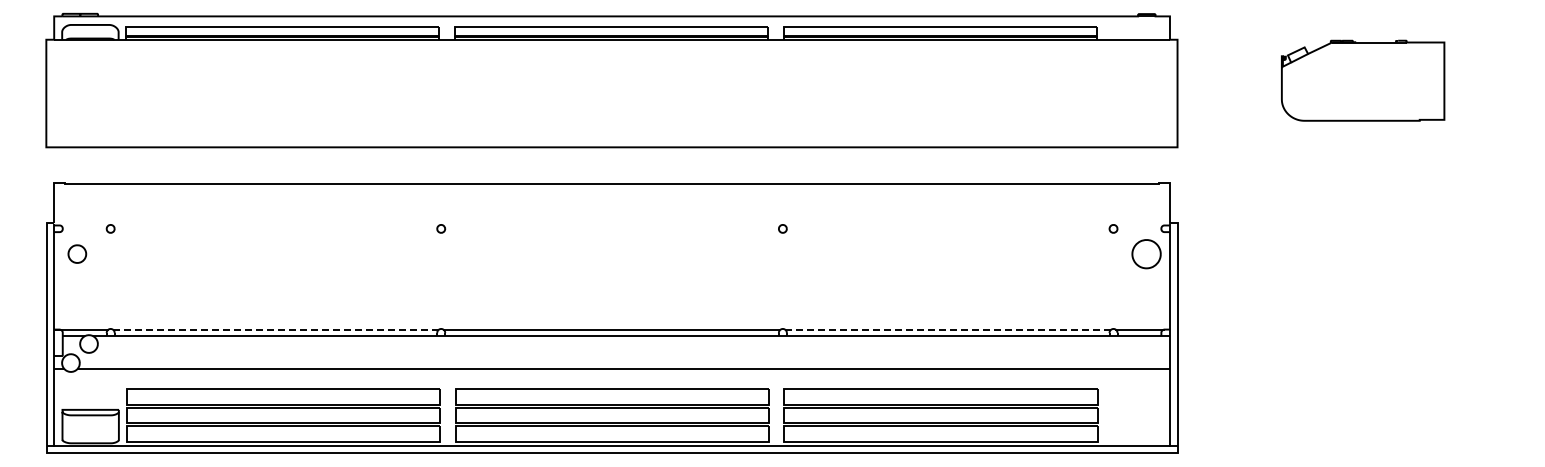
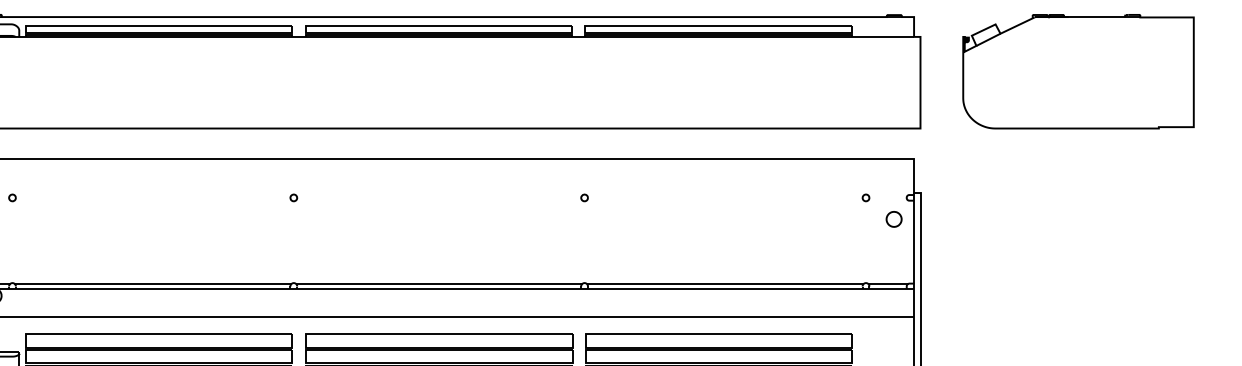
part: (1362, 80) -> (1077, 71), size x1.67
part: (1146, 253) -> (894, 218), size x0.62
line: (276, 329) -> (153, 283), dashed -> solid
line: (948, 329) -> (725, 283), dashed -> solid

